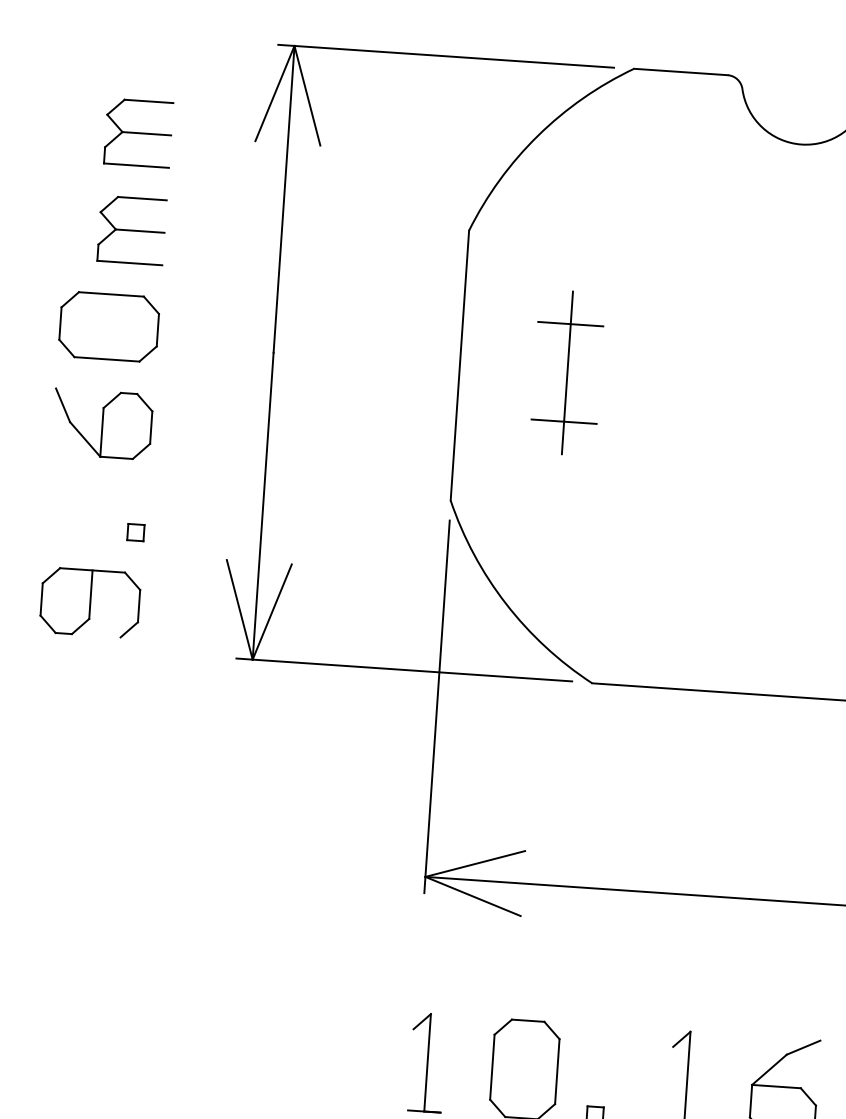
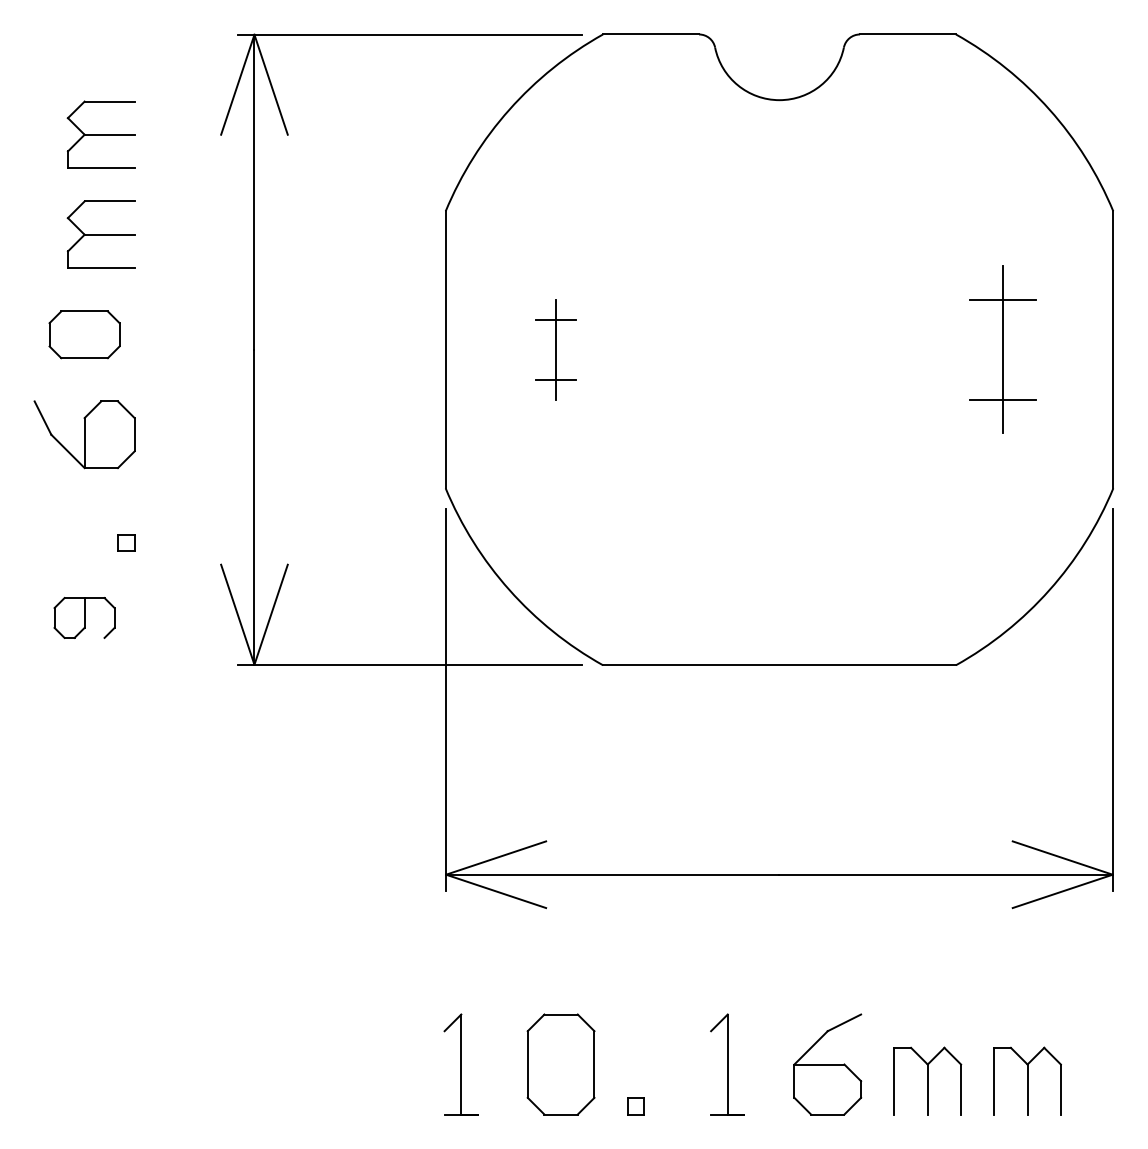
part: (109, 326) -> (84, 334), size x0.7
part: (567, 372) -> (556, 349), size x0.6
part: (90, 602) -> (84, 617), size x0.6

